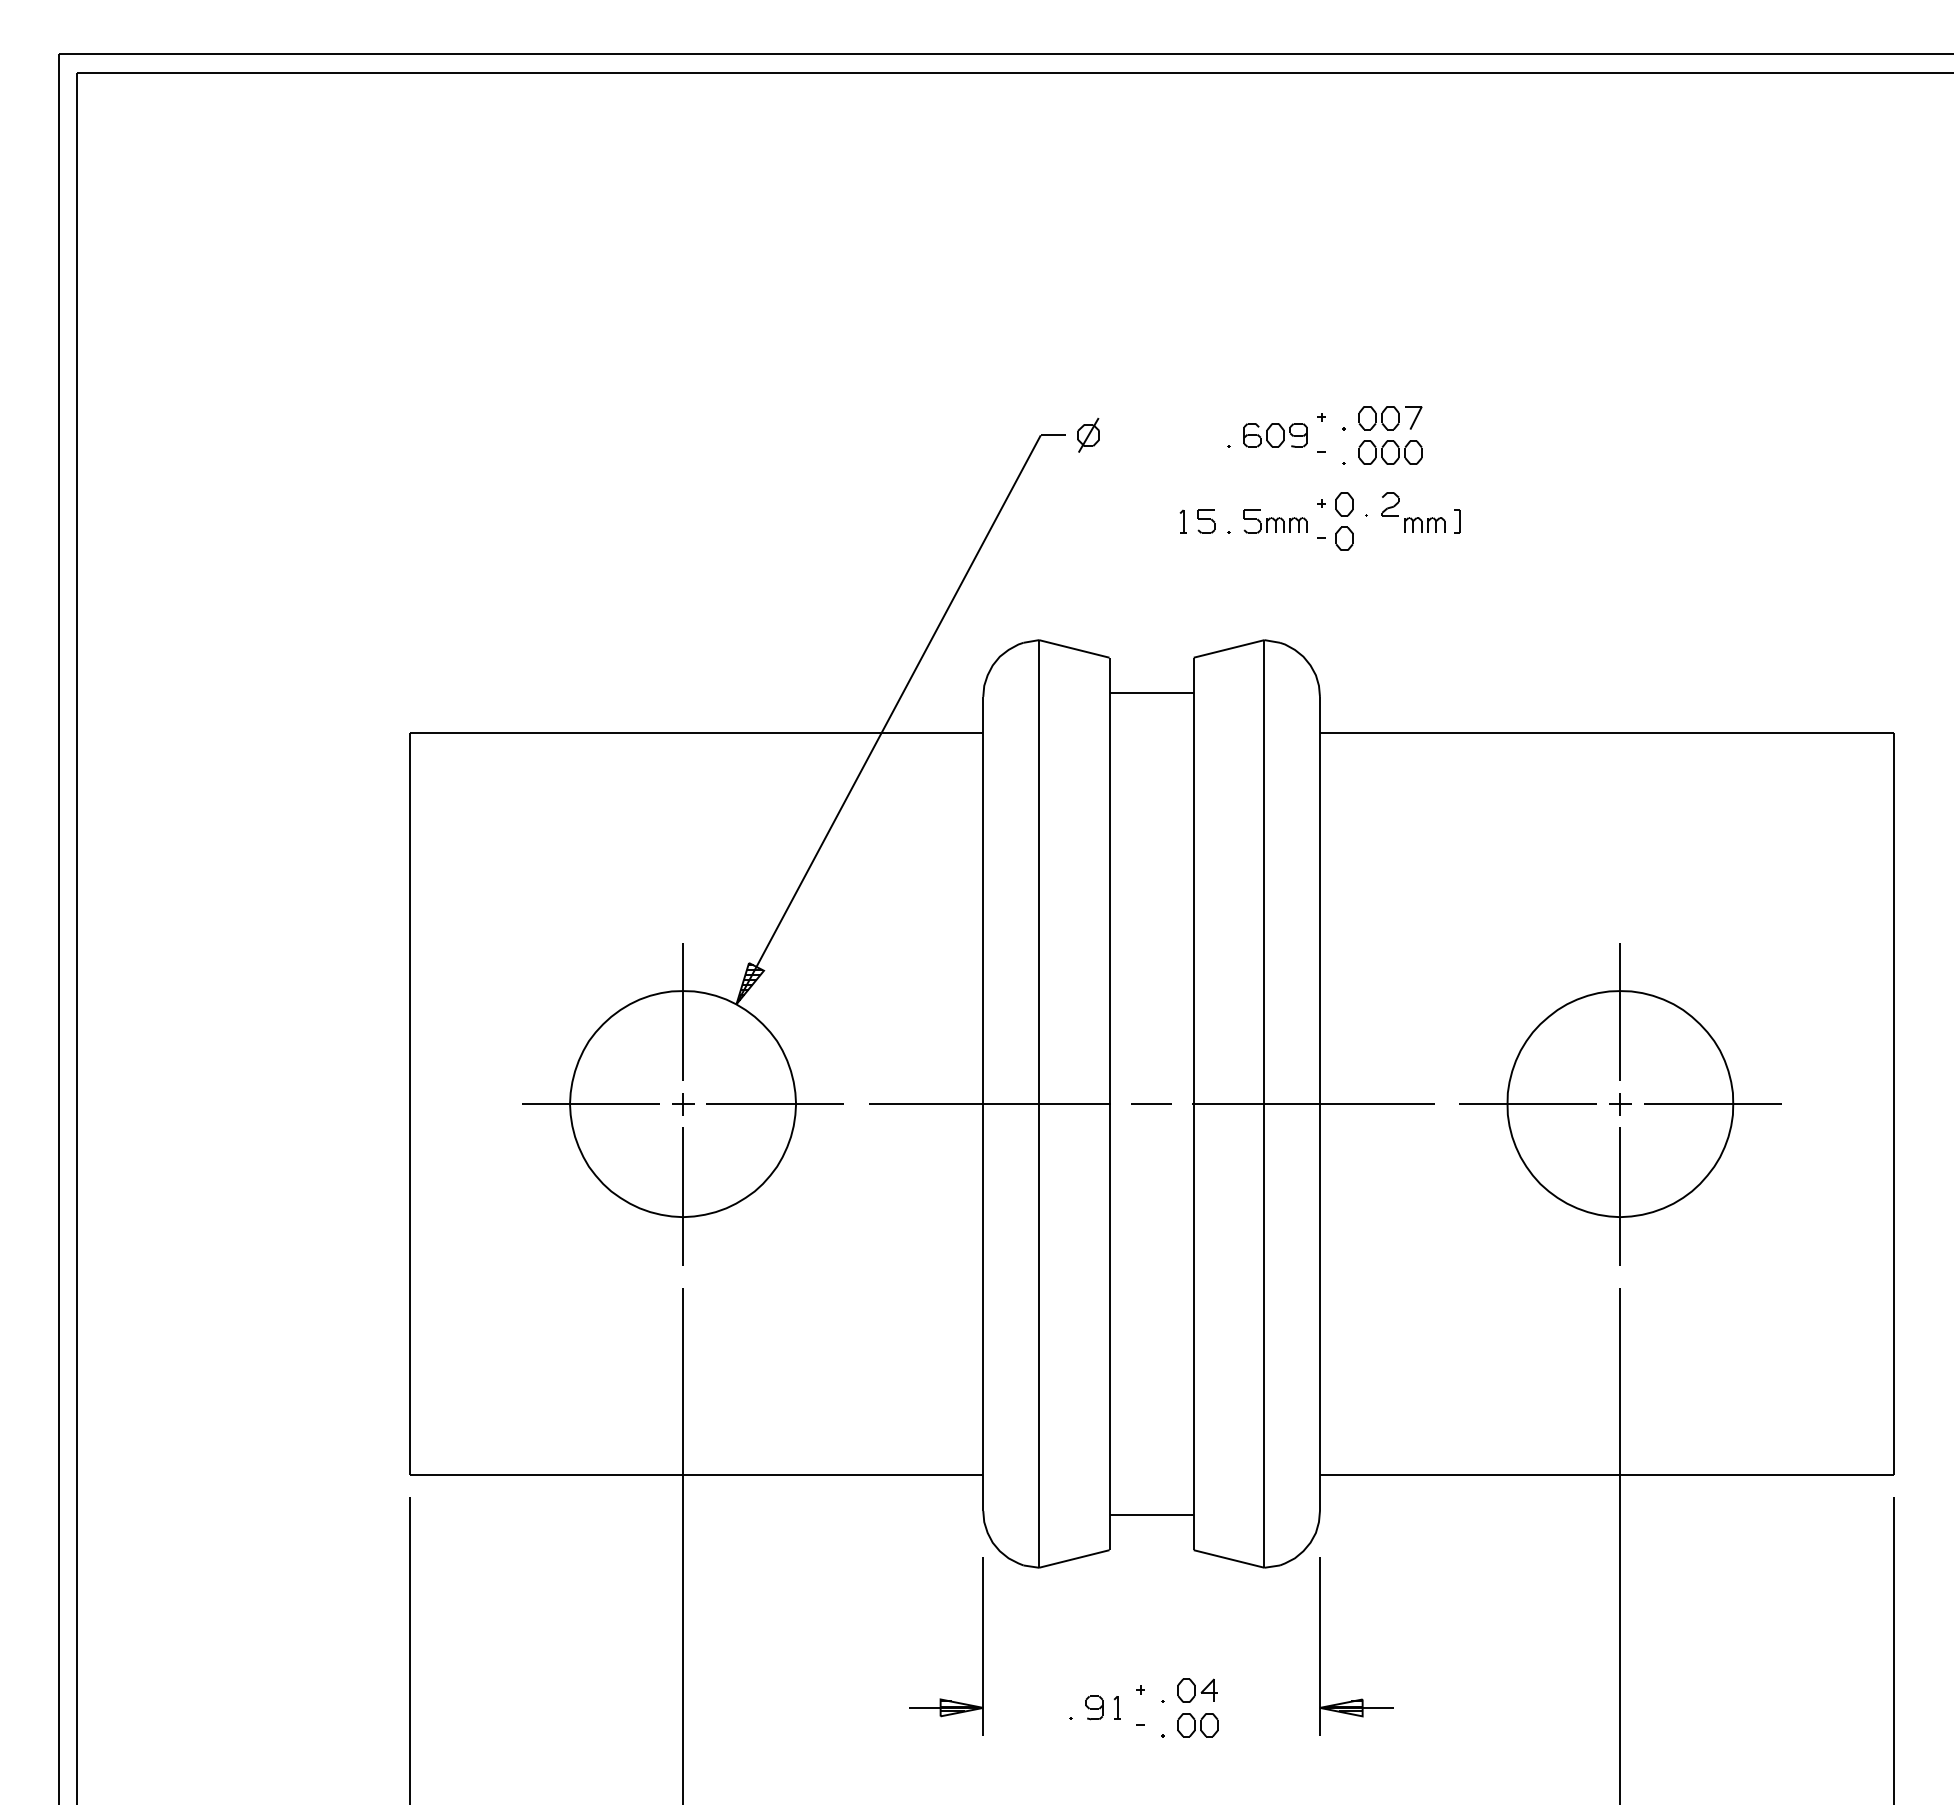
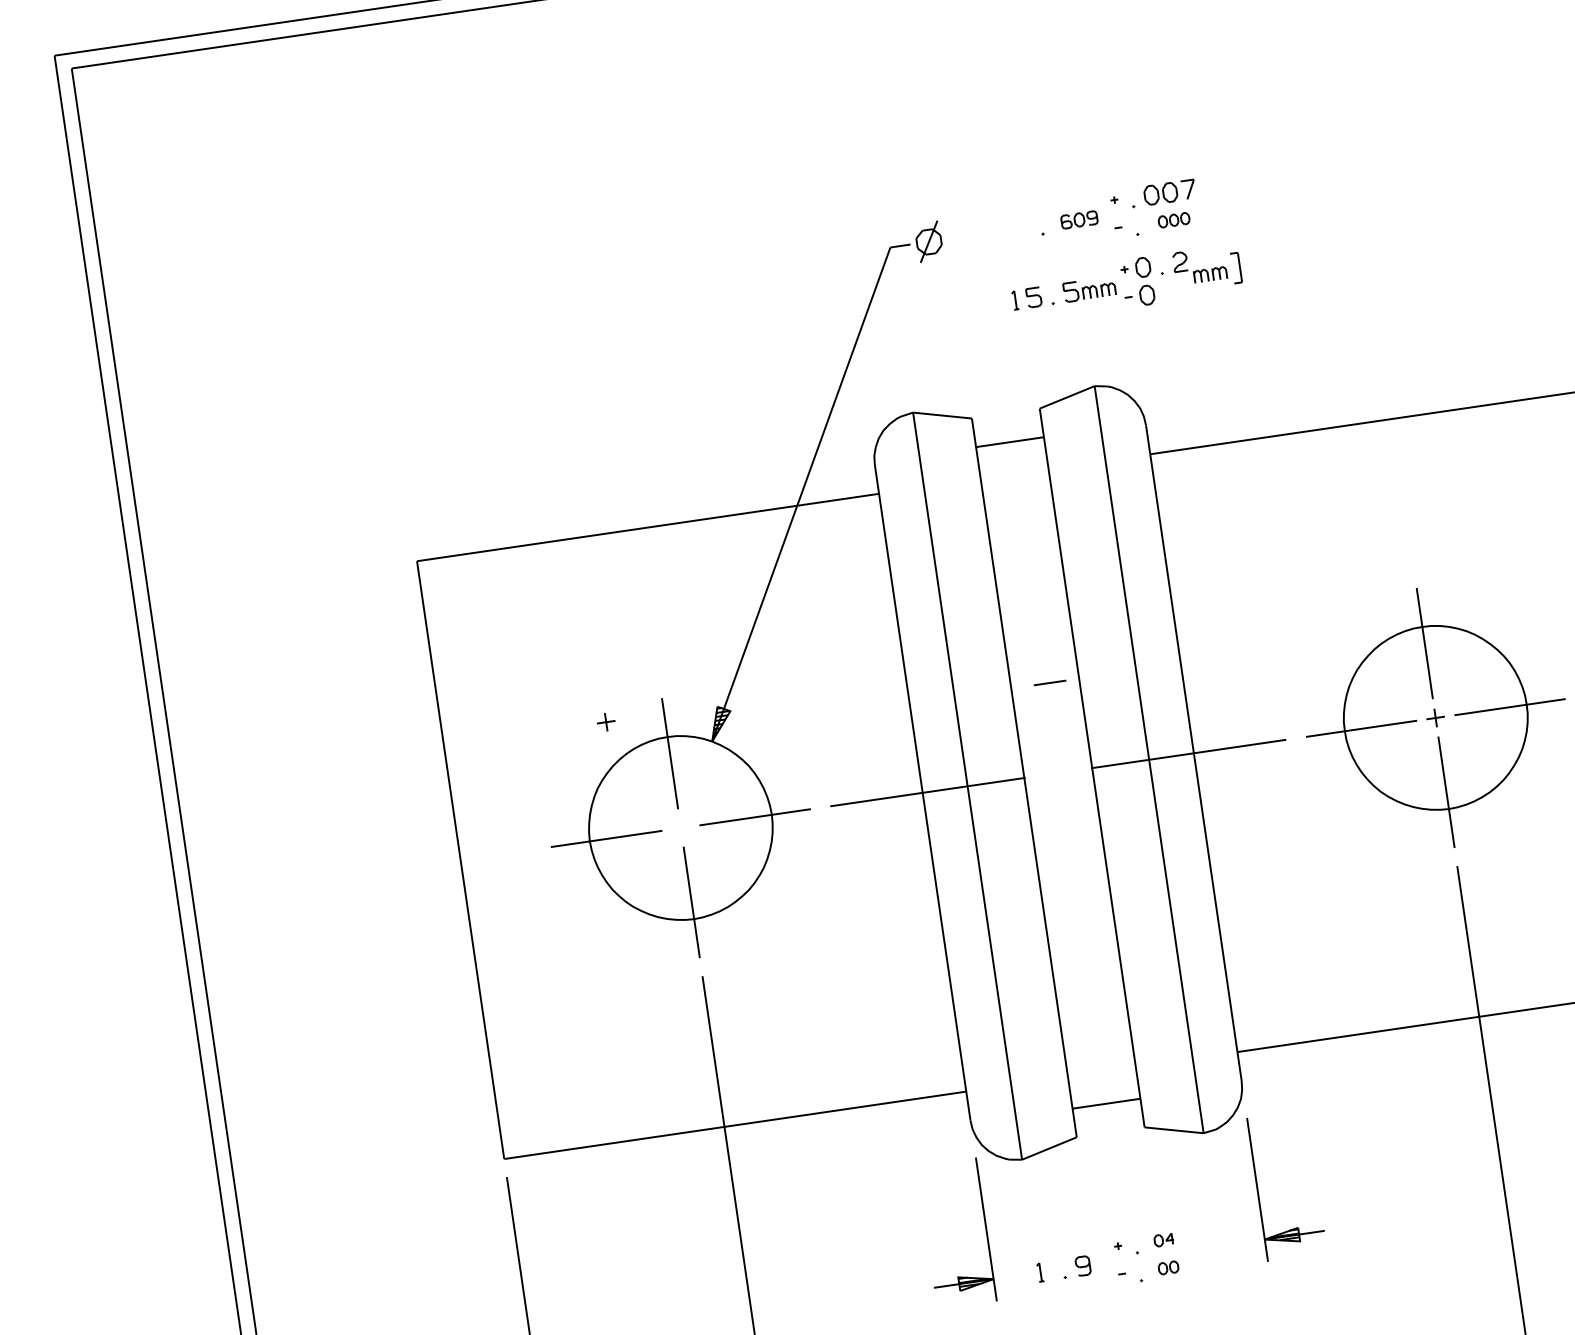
part: (1088, 435) -> (928, 242), size x1.4
part: (1275, 435) -> (1079, 220), size x0.7
part: (1390, 452) -> (1174, 220), size x0.6
part: (1457, 521) -> (1236, 267), size x1.6
line: (1151, 1103) -> (1049, 682), moved
part: (683, 1104) -> (606, 722), moved
part: (1197, 1690) -> (1164, 1239), size x0.6
part: (1116, 1707) -> (1039, 1272), moved
part: (1197, 1725) -> (1168, 1268), size x0.6

